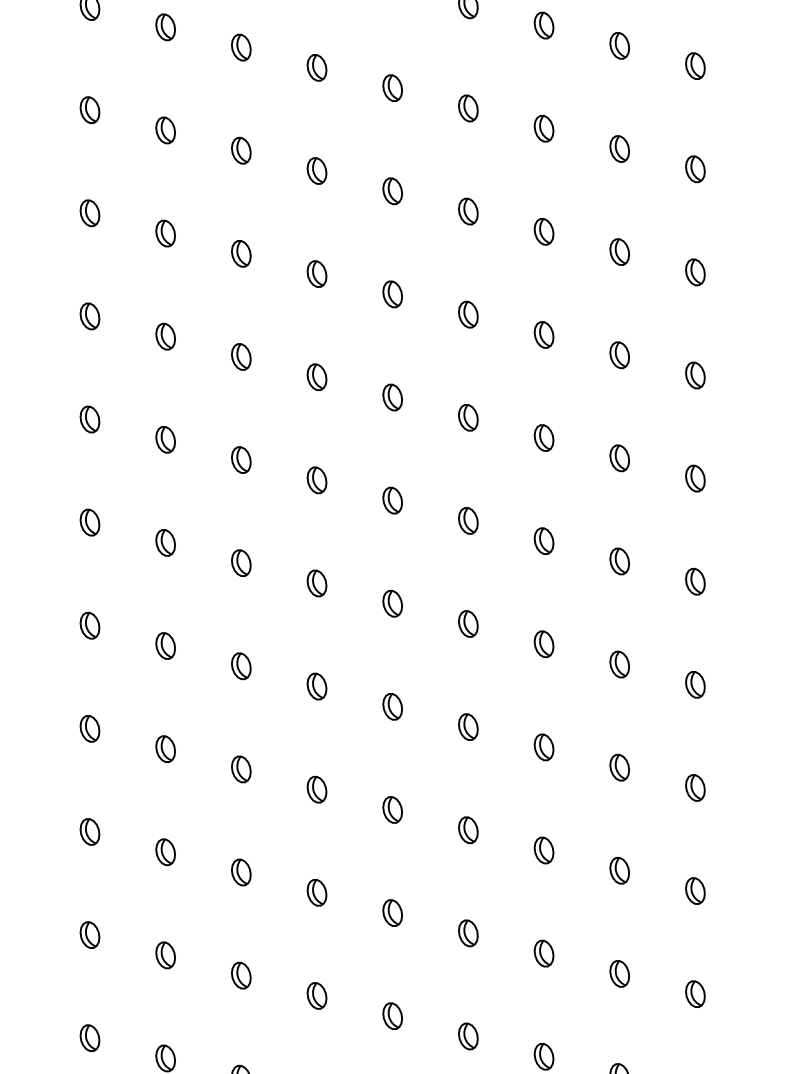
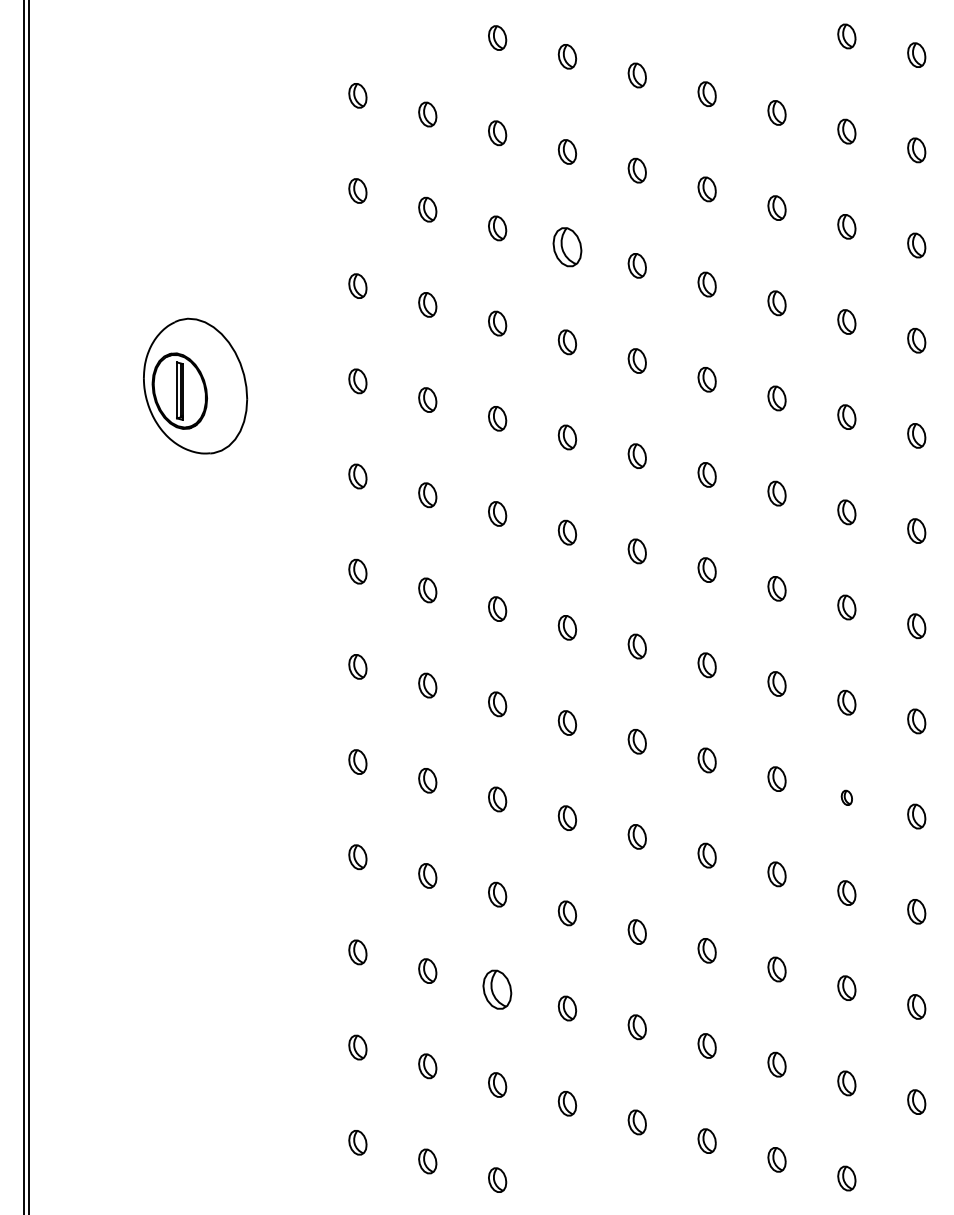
part: (317, 67) -> (567, 246), size x1.6
part: (619, 664) -> (846, 797), size x0.6
part: (241, 872) -> (497, 989), size x1.6

